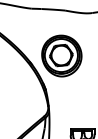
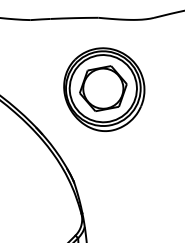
part: (61, 55) -> (103, 88), moved

